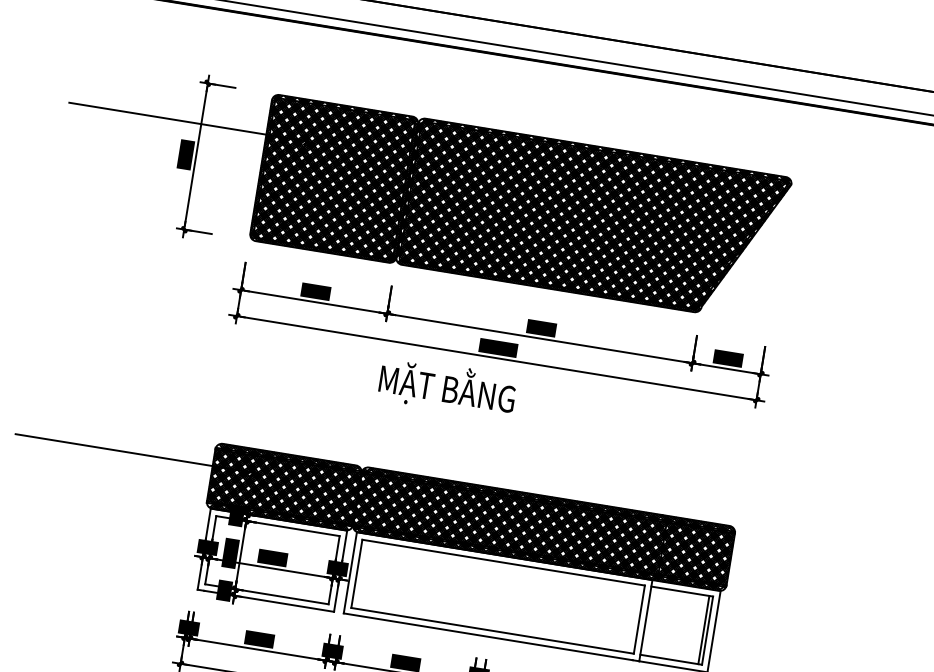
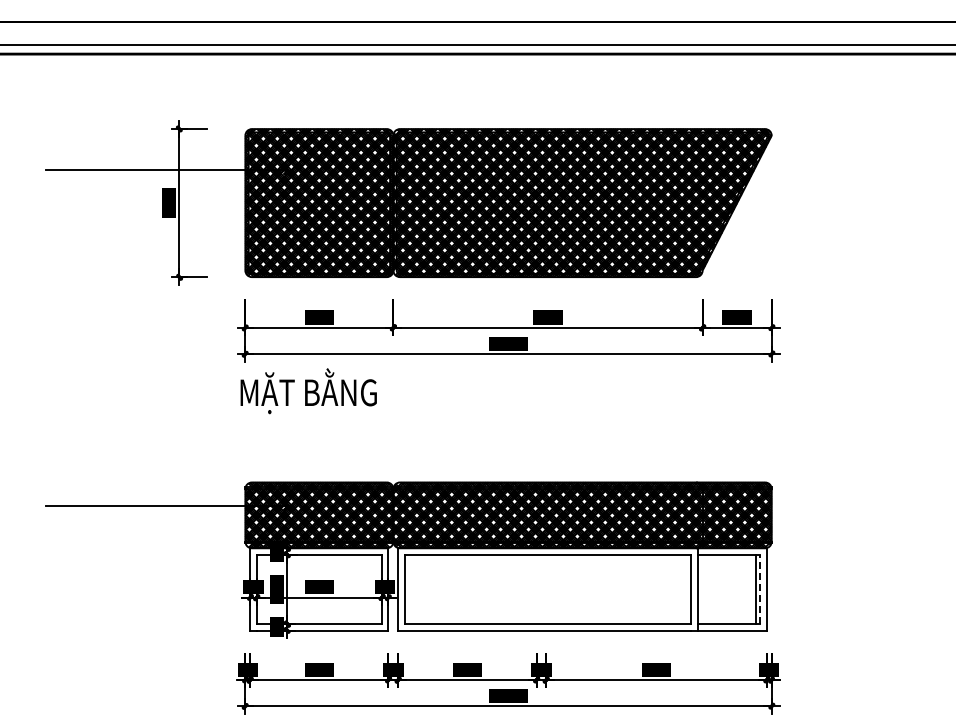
text: (447, 388) -> (308, 391), moved
line: (707, 630) -> (760, 589), solid -> dashed

